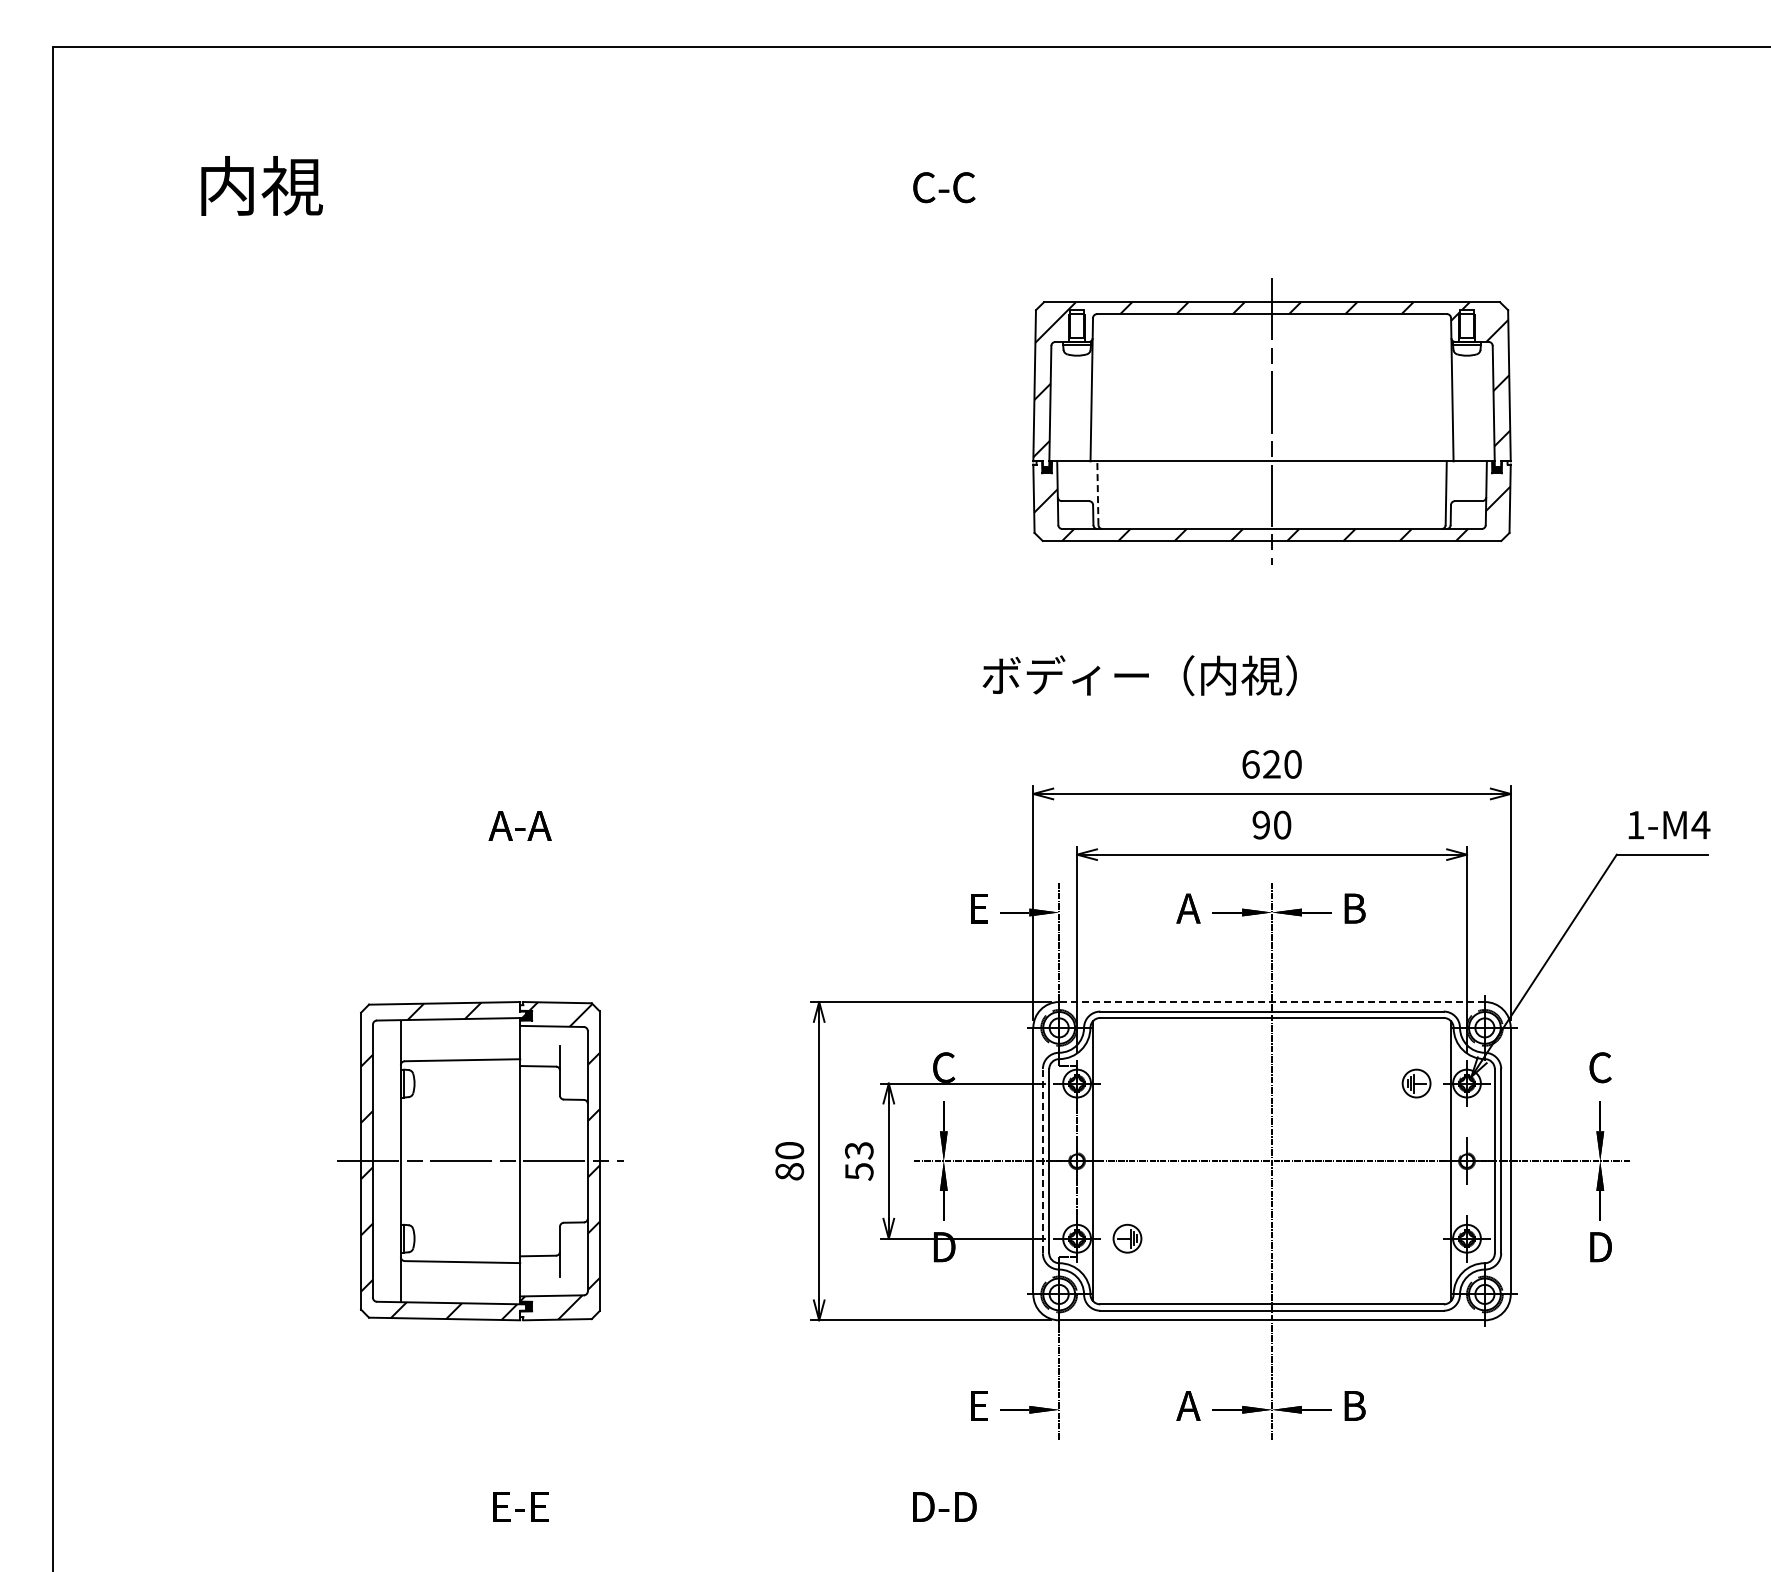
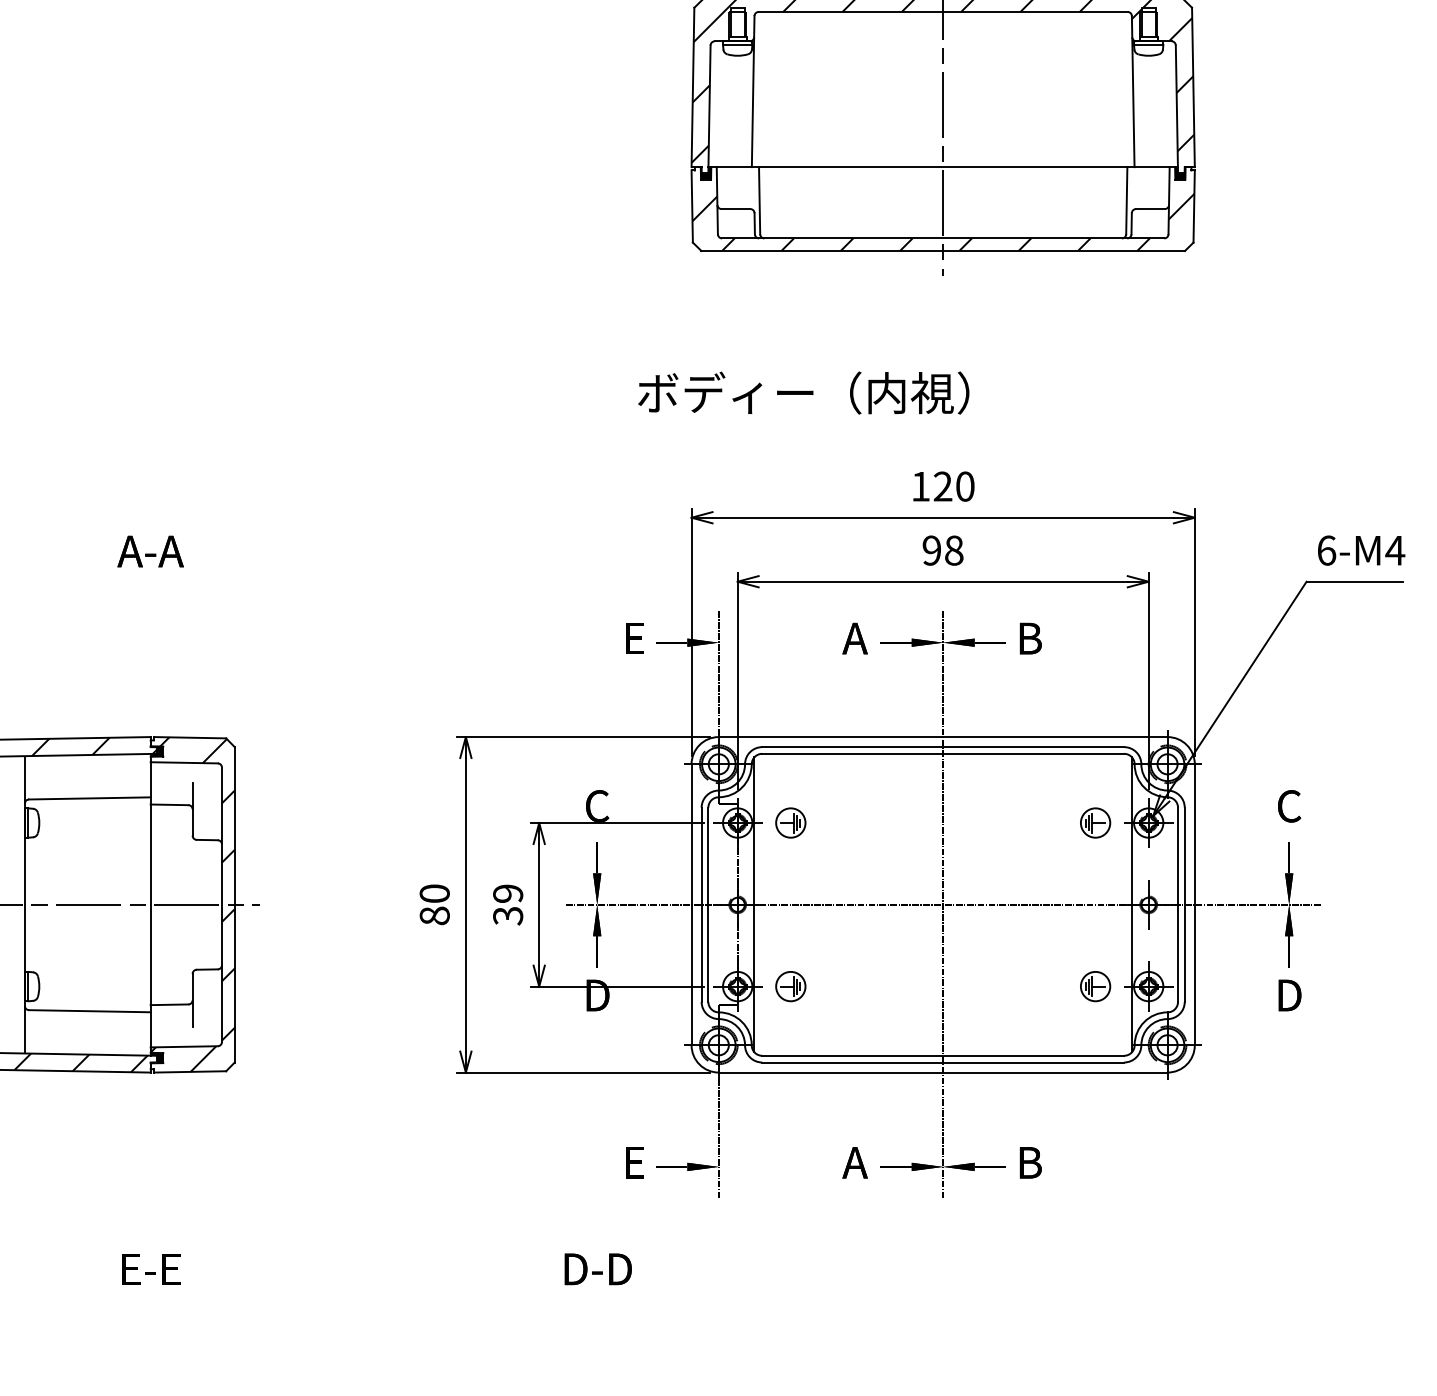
line: (1097, 493) -> (759, 201), dashed -> solid
text: (1250, 764) -> (920, 486), 620 -> 120
text: (1635, 824) -> (1326, 549), 1-M4 -> 6-M4
text: (1282, 825) -> (954, 550), 90 -> 98
line: (1272, 1002) -> (943, 737), dashed -> solid
part: (1127, 1083) -> (790, 822), added
line: (1042, 1160) -> (701, 904), dashed -> solid
text: (859, 1161) -> (508, 905), 53 -> 39
part: (1416, 1238) -> (1095, 986), added

